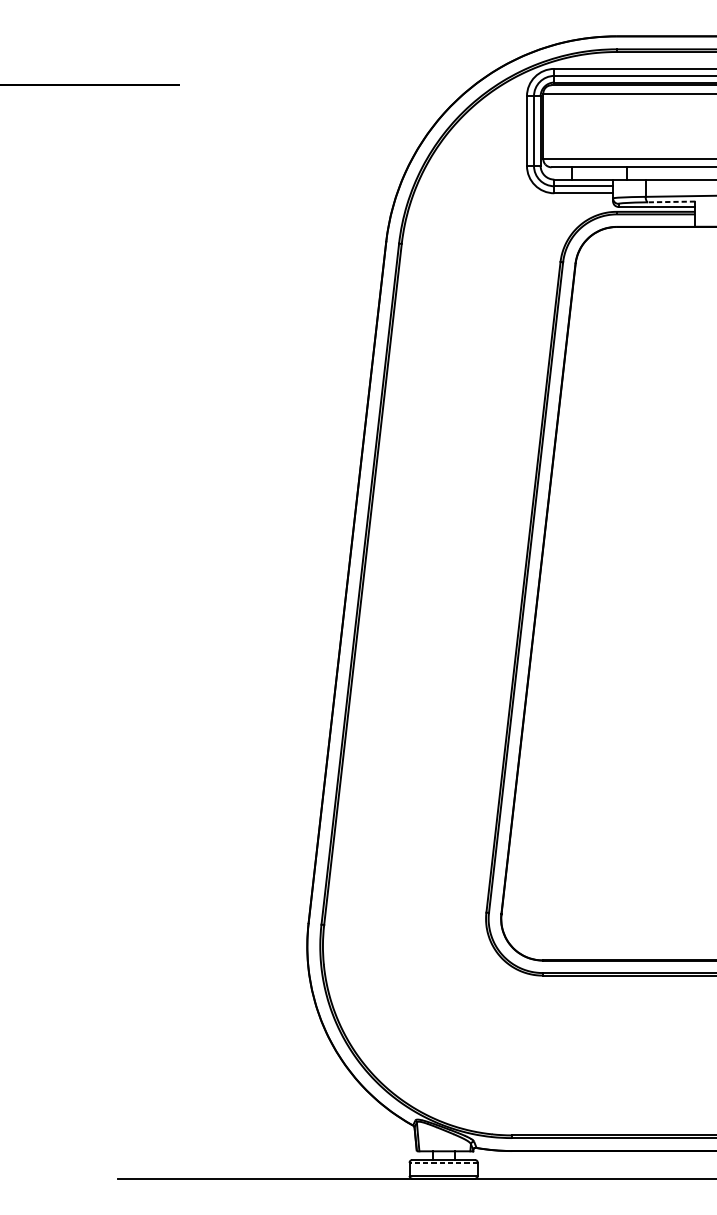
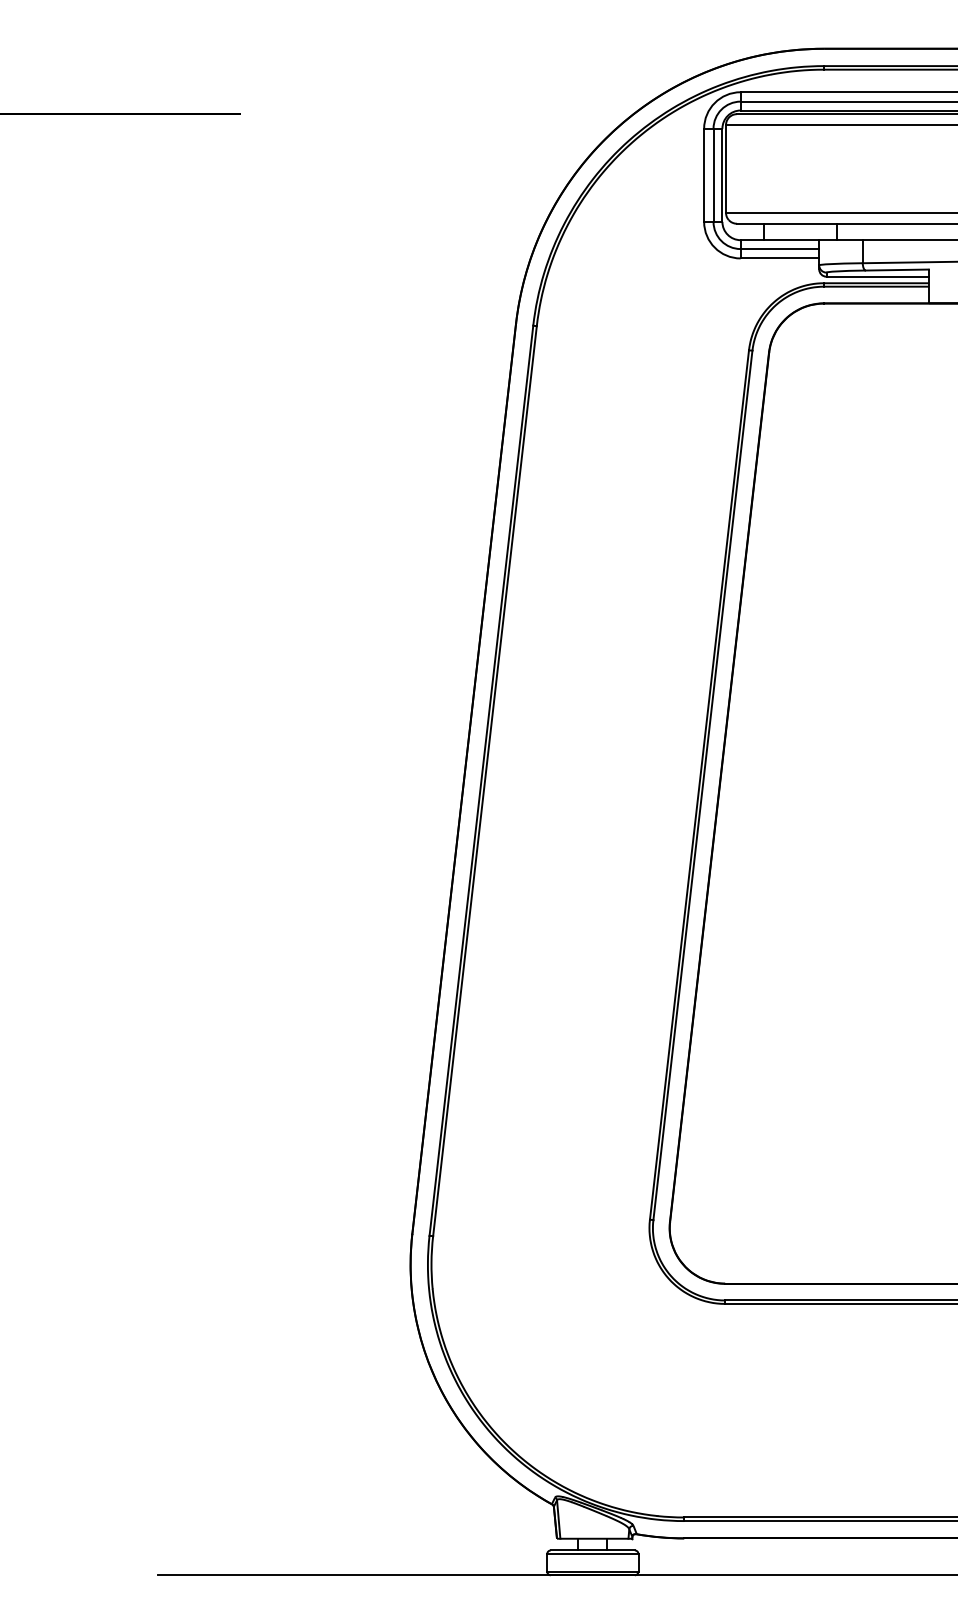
line: (671, 202) -> (897, 270), dashed -> solid
line: (443, 1163) -> (592, 1554), dashed -> solid

